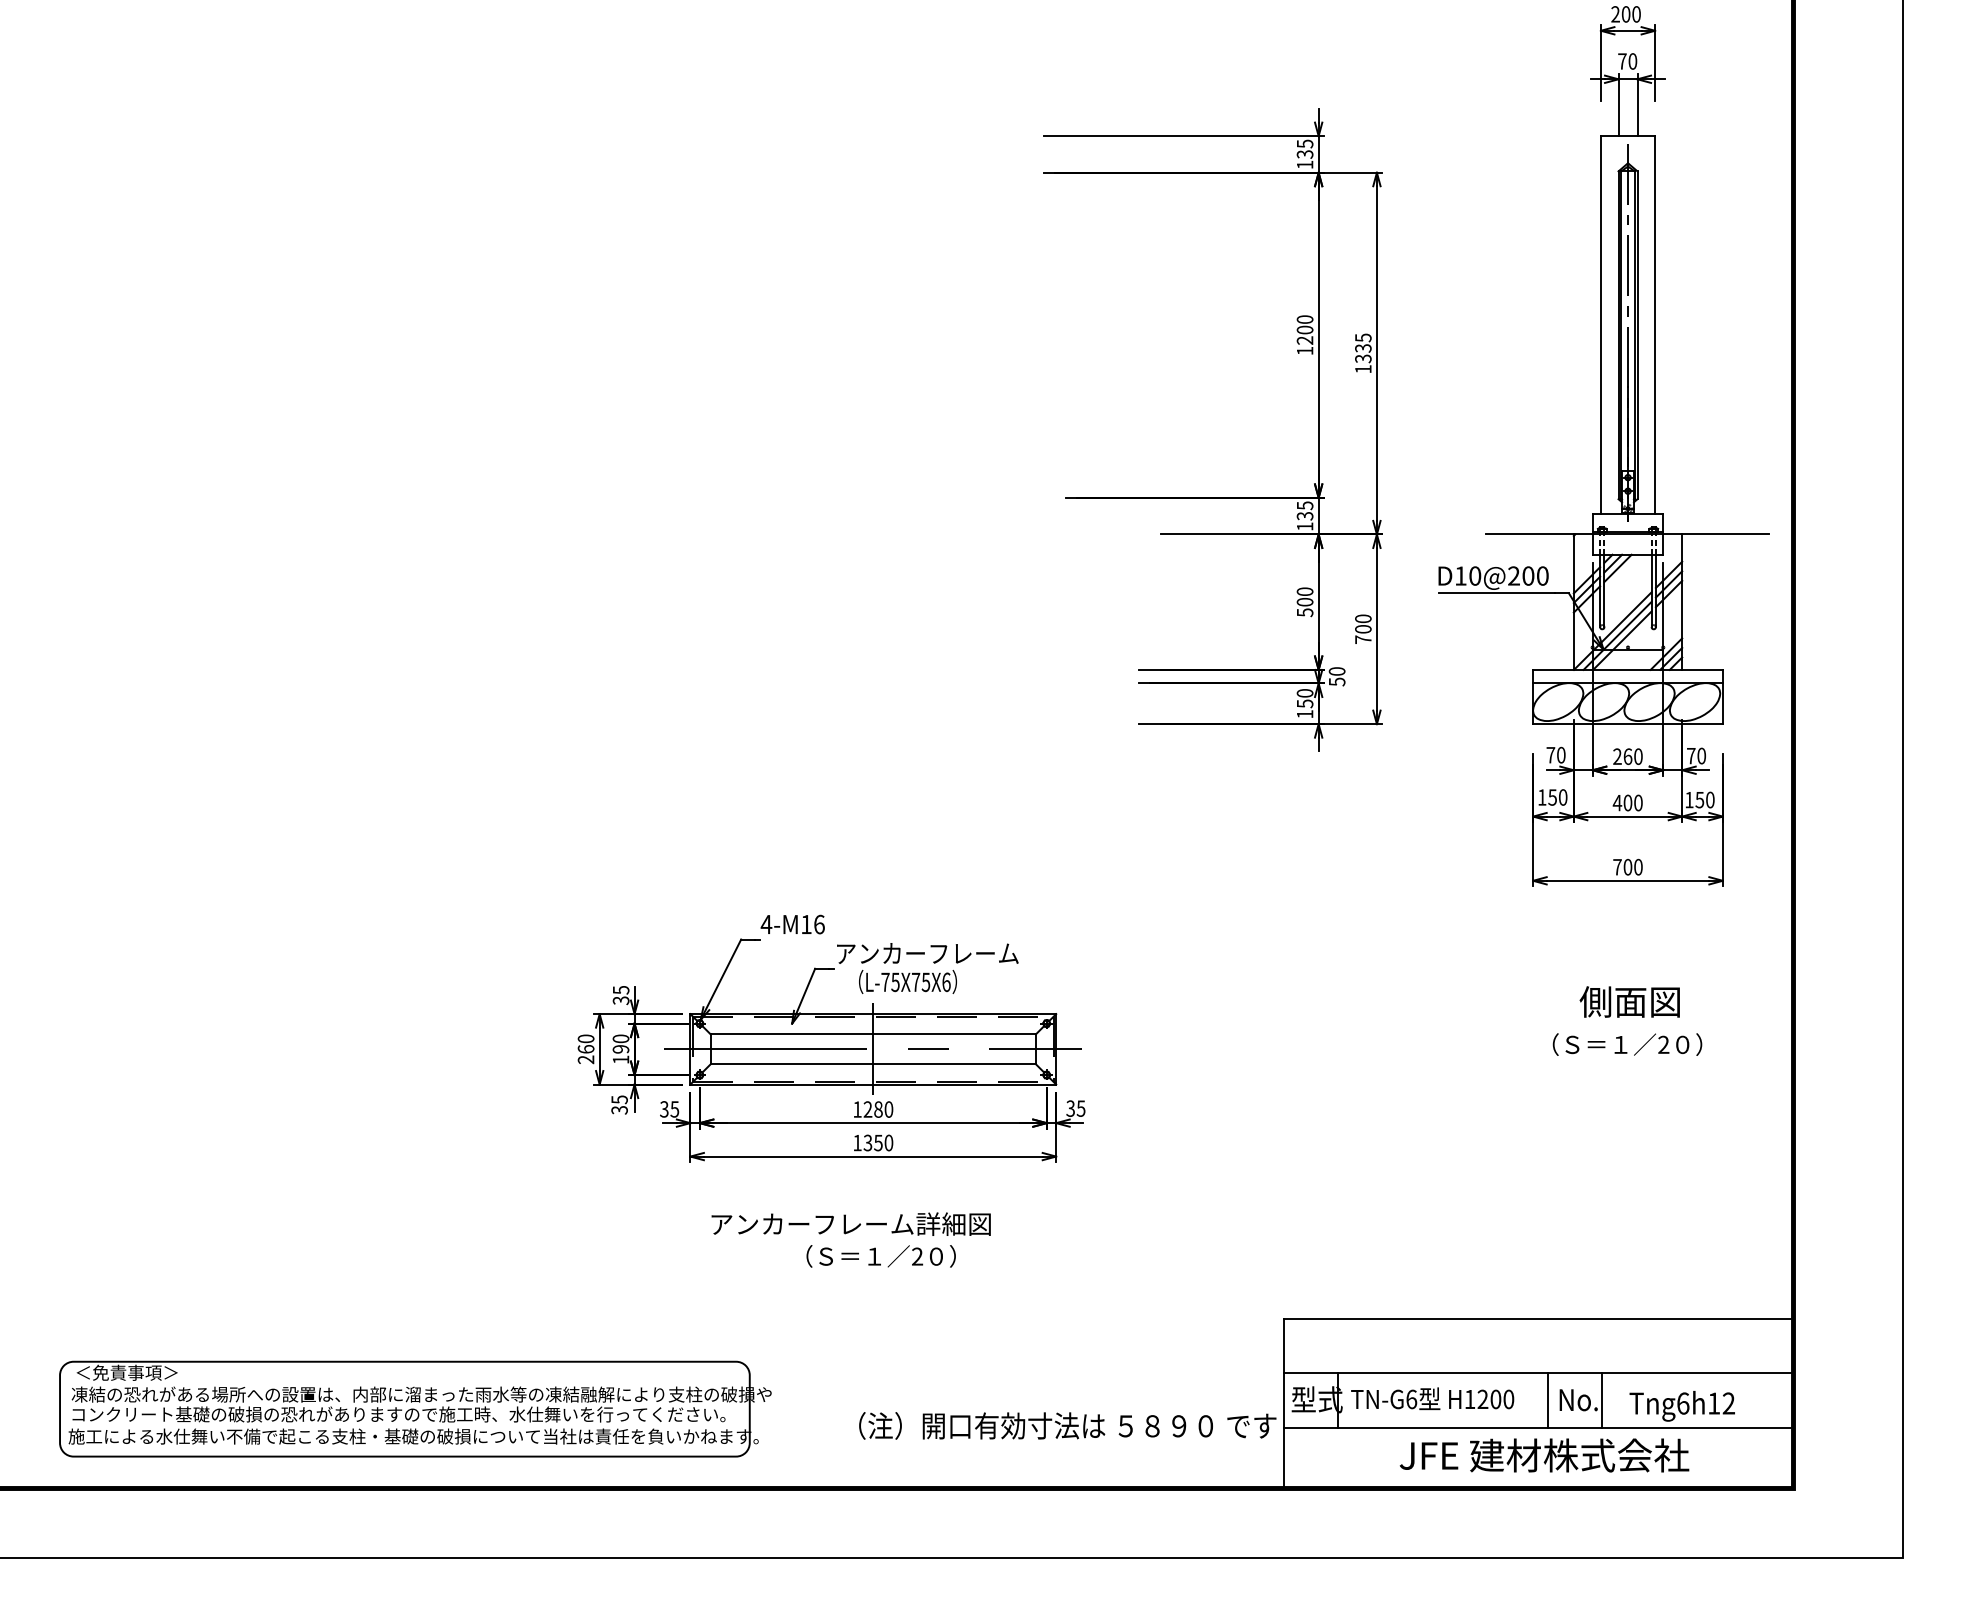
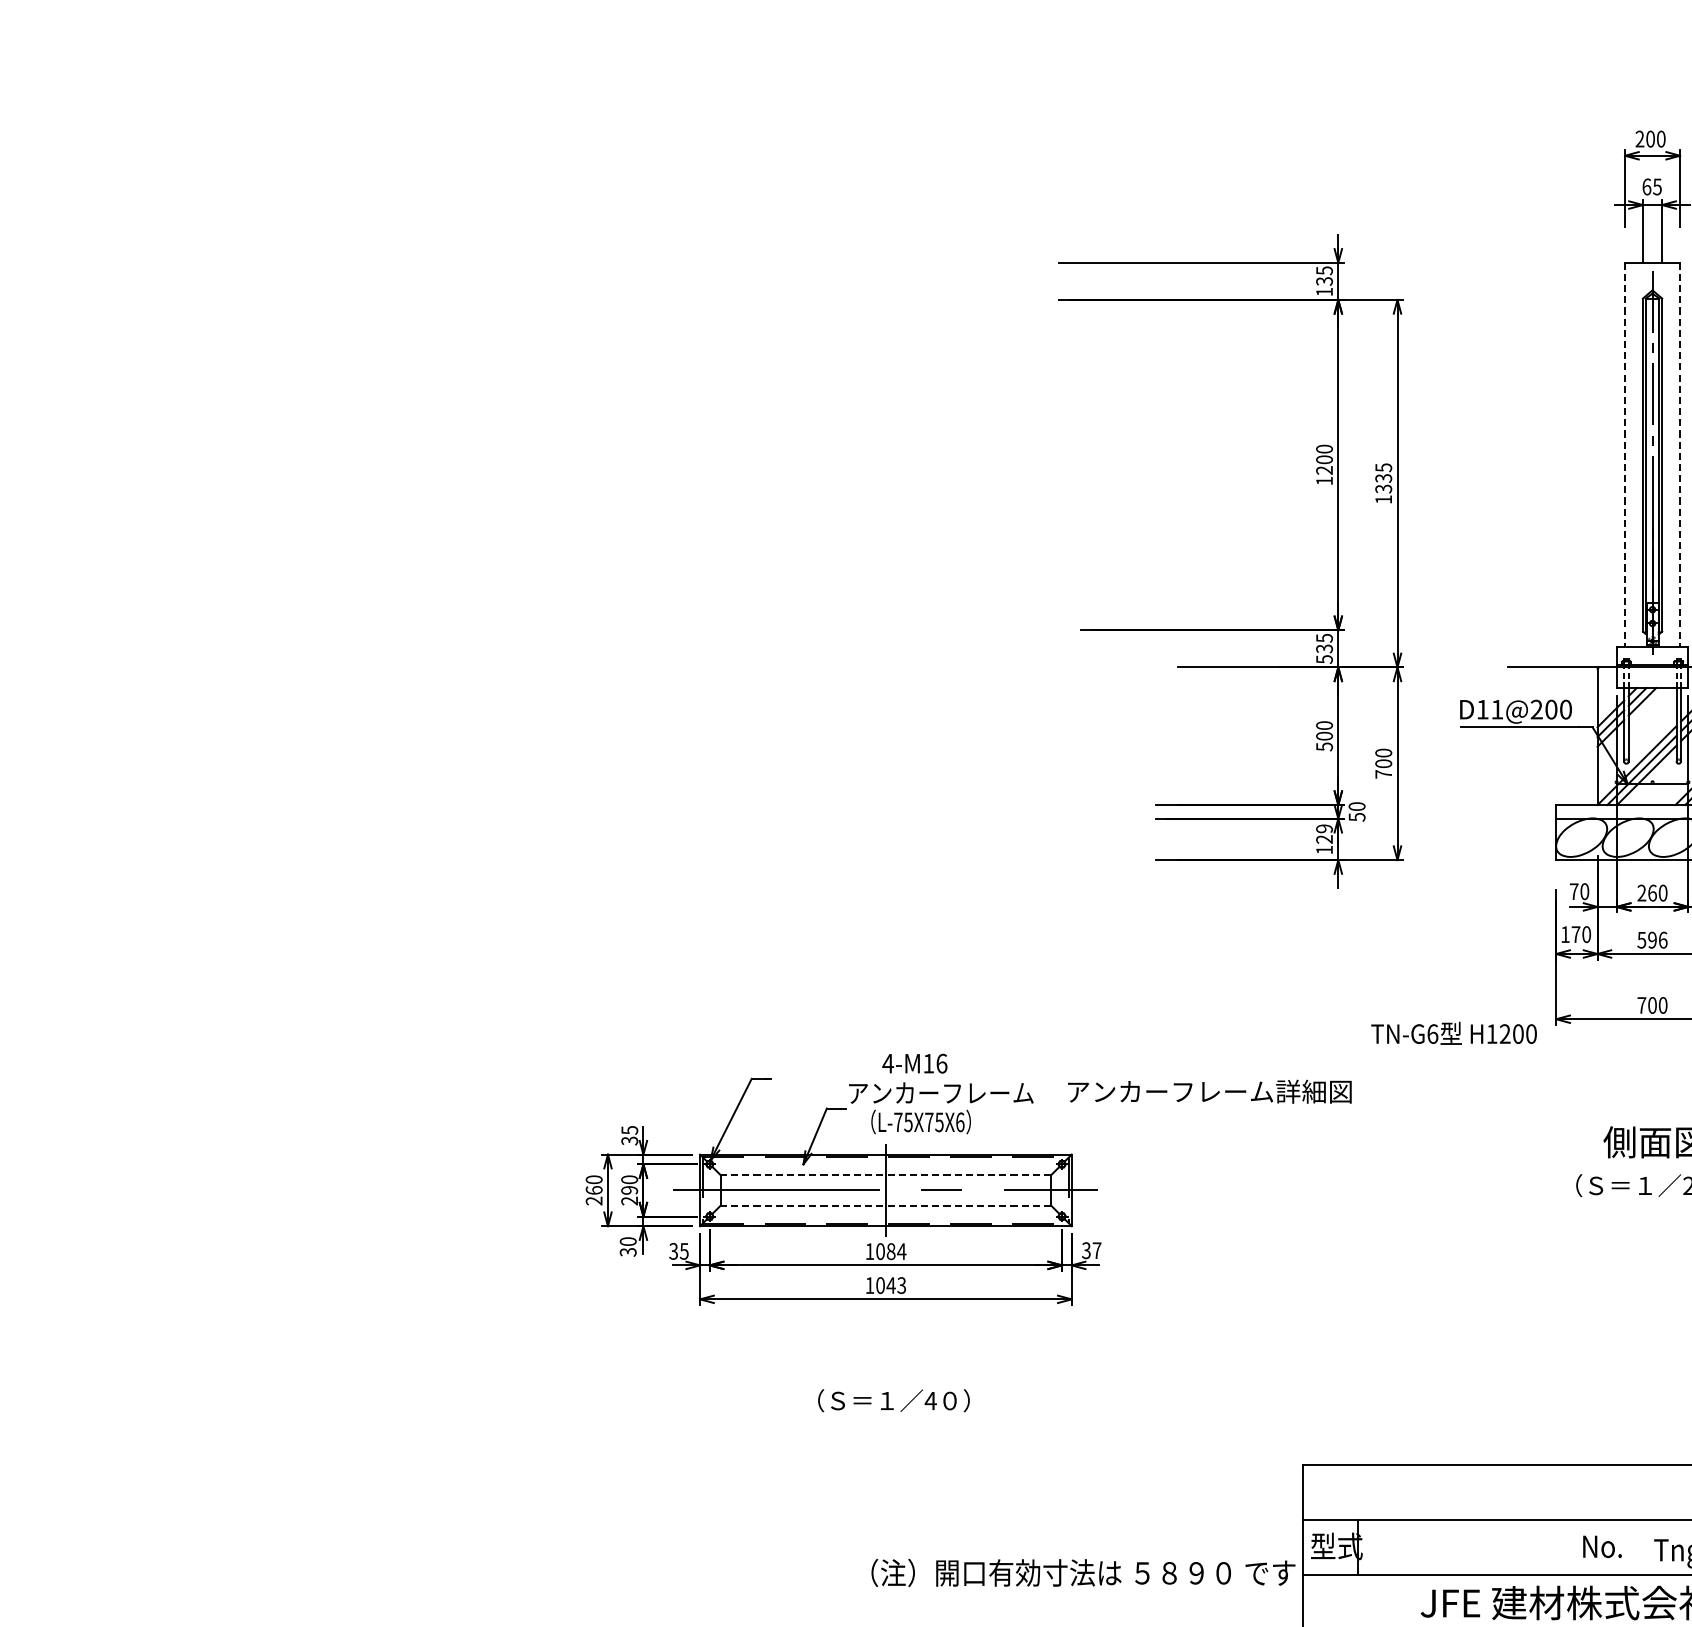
text: (1627, 61) -> (1652, 186), 70 -> 65
line: (1600, 325) -> (1624, 455), solid -> dashed
line: (1655, 325) -> (1680, 455), solid -> dashed
text: (1305, 526) -> (1324, 659), 135 -> 535
text: (1475, 575) -> (1497, 709), D10@200 -> D11@200
text: (1304, 698) -> (1323, 834), 150 -> 129
text: (1552, 797) -> (1575, 934), 150 -> 170
text: (1627, 802) -> (1652, 939), 400 -> 596
text: (792, 924) -> (914, 1063), moved
line: (873, 1034) -> (886, 1175), solid -> dashed
text: (620, 1059) -> (629, 1200), 190 -> 290
line: (873, 1064) -> (886, 1205), solid -> dashed
text: (619, 1099) -> (628, 1241), 35 -> 30
text: (1080, 1108) -> (1096, 1250), 35 -> 37
text: (878, 1109) -> (891, 1251), 1280 -> 1084
text: (878, 1142) -> (891, 1285), 1350 -> 1043
text: (850, 1223) -> (1209, 1091), moved
text: (917, 1256) -> (930, 1400), 2 -> 4
text: (1432, 1398) -> (1453, 1033), moved
line: (1548, 1400) -> (1571, 1547), removed
line: (1602, 1400) -> (1626, 1547), removed
part: (415, 1408) -> (420, 1555), removed

